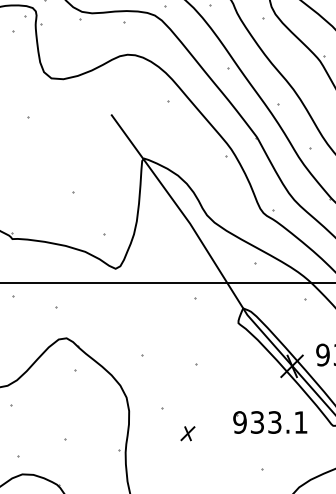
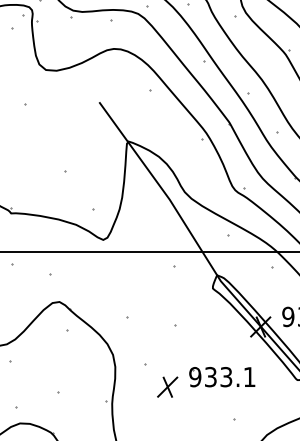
part: (270, 422) -> (222, 377), moved
part: (187, 433) -> (167, 386), size x1.67

